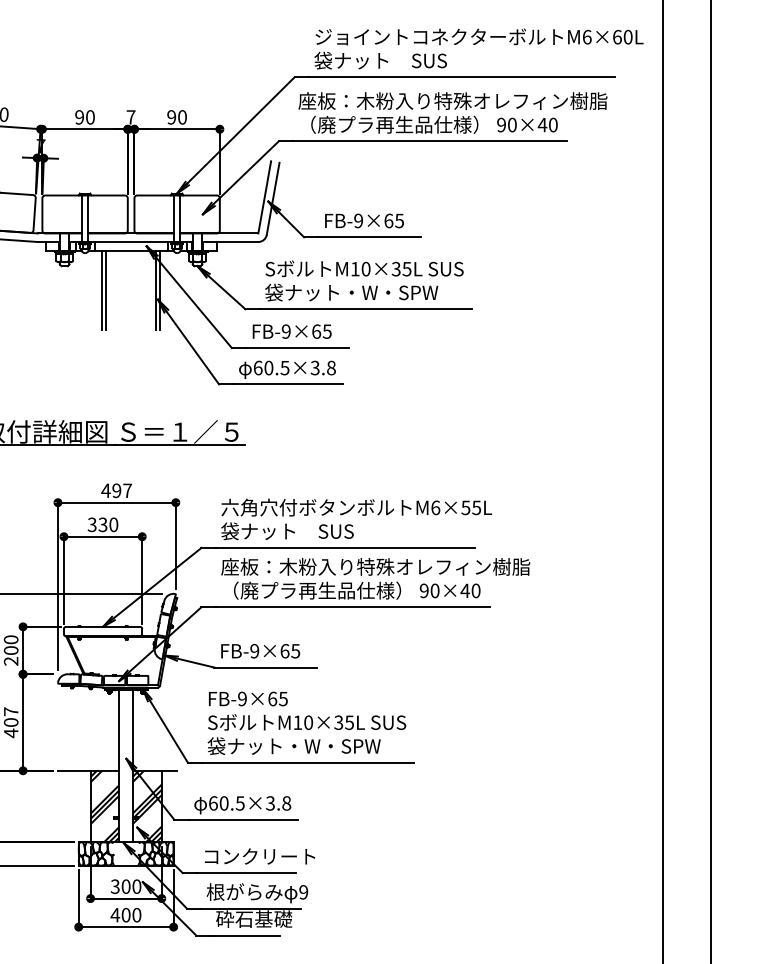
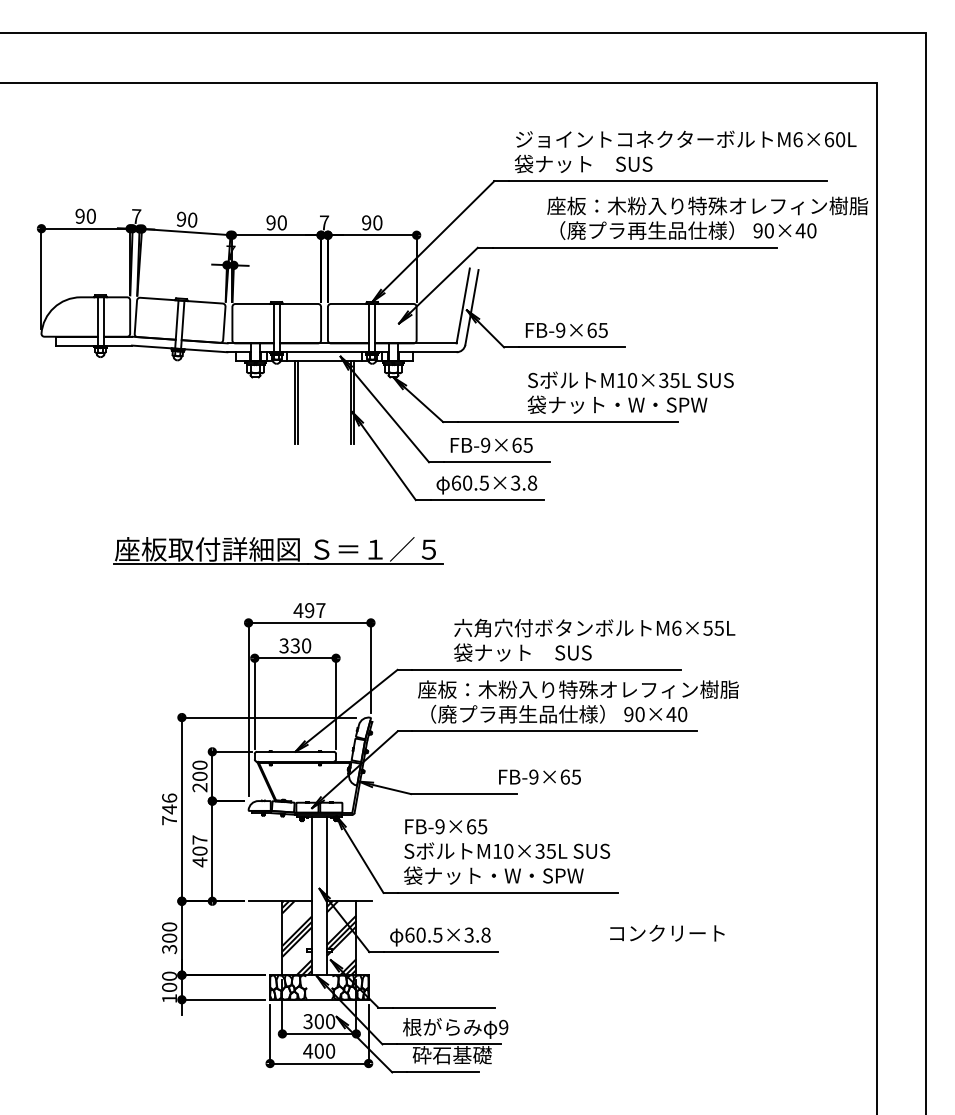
text: (452, 112) -> (707, 217), moved
text: (364, 280) -> (630, 392), moved
text: (356, 518) -> (594, 639), moved
text: (260, 650) -> (539, 776), moved
text: (260, 855) -> (667, 932), moved

